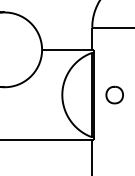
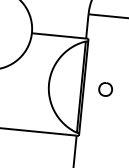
part: (114, 94) -> (105, 88), size x0.71

